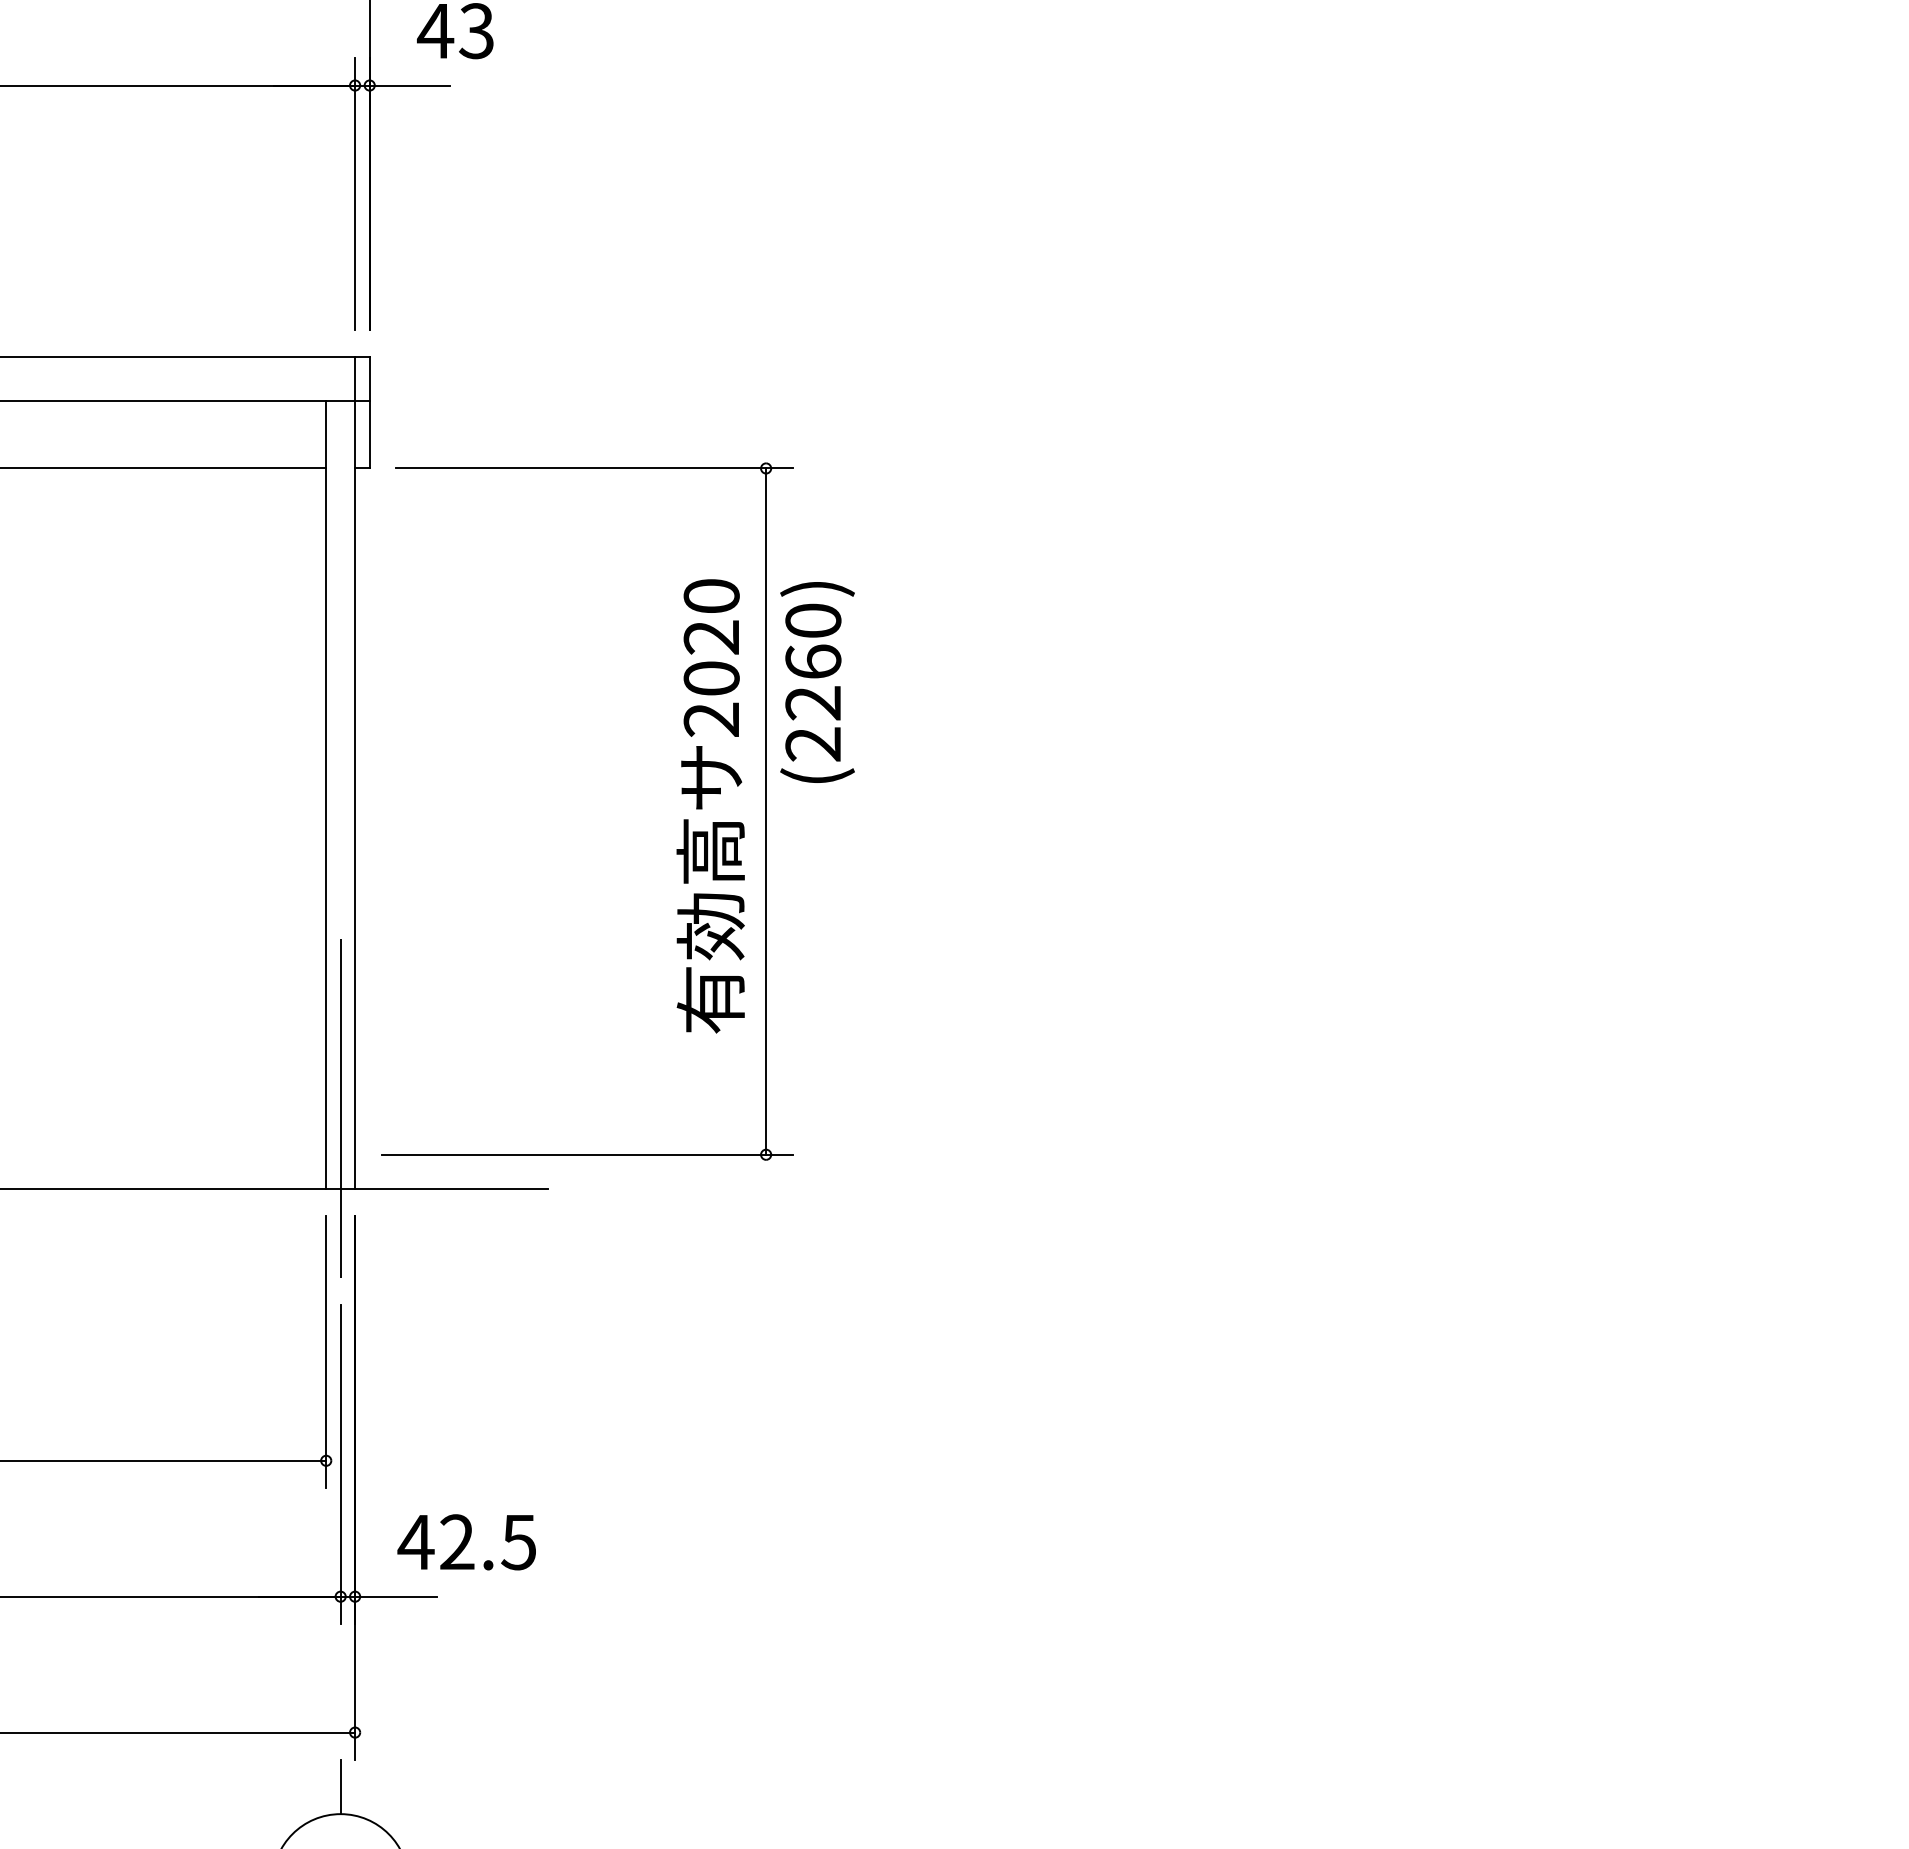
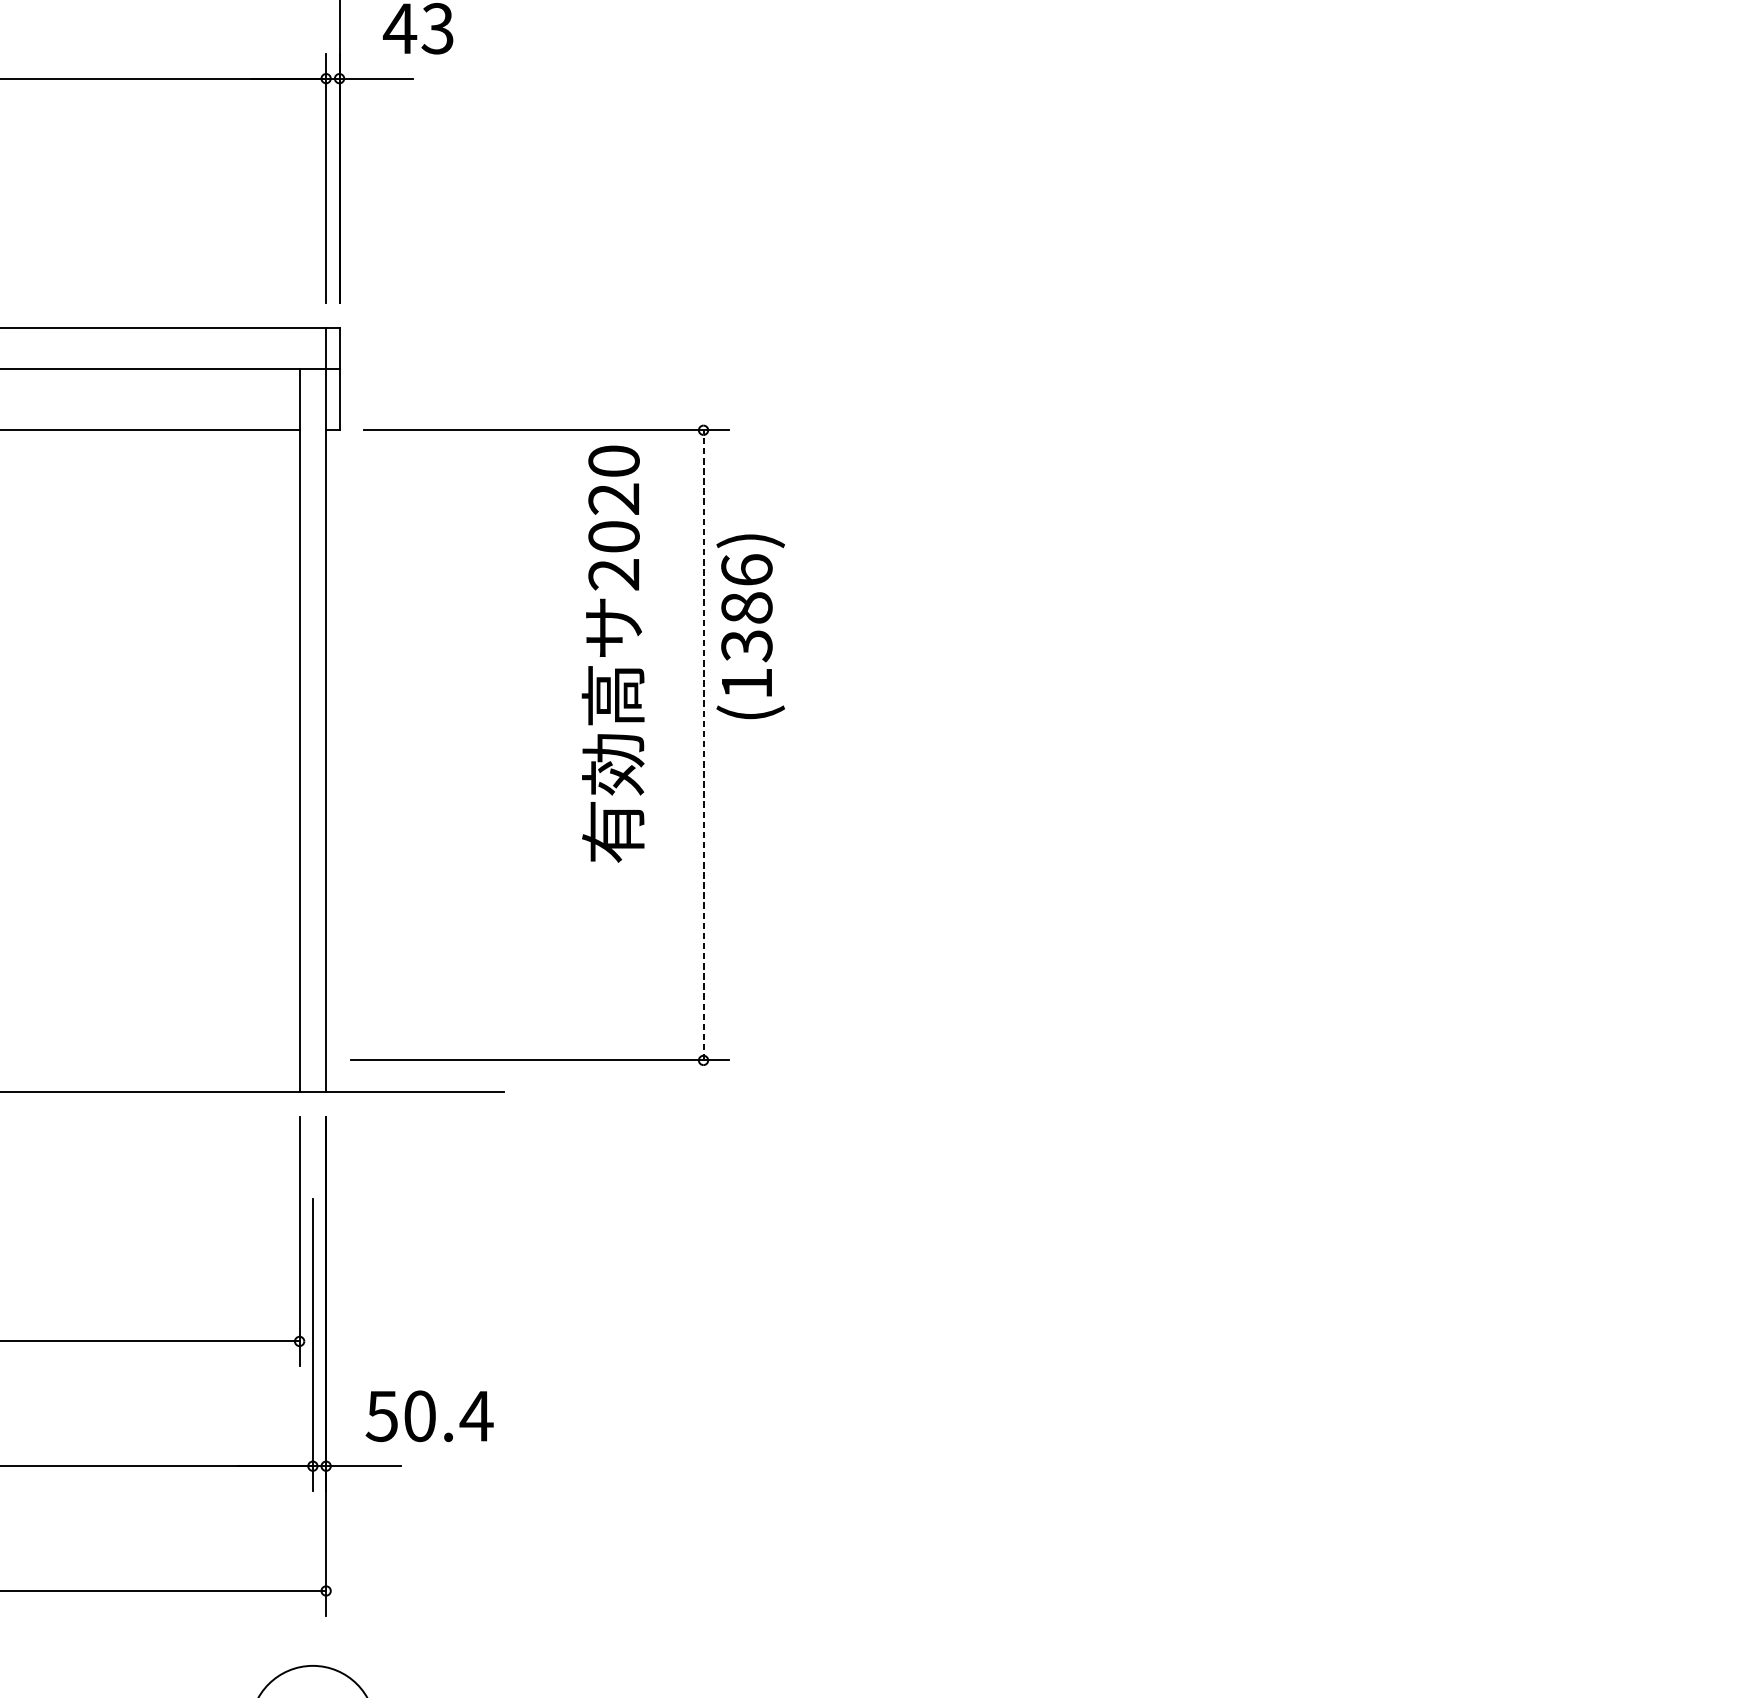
text: (813, 682) -> (747, 626), (2260) -> (1386)
text: (710, 806) -> (612, 654), moved
line: (766, 811) -> (703, 745), solid -> dashed
line: (340, 1101) -> (312, 1011), removed
text: (467, 1542) -> (429, 1416), 42.5 -> 50.4
line: (340, 1786) -> (312, 1640), removed

